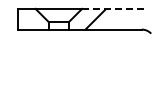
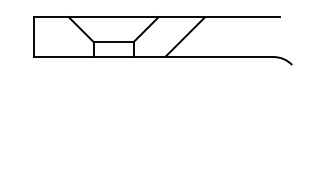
line: (113, 8) -> (219, 16), dashed -> solid

